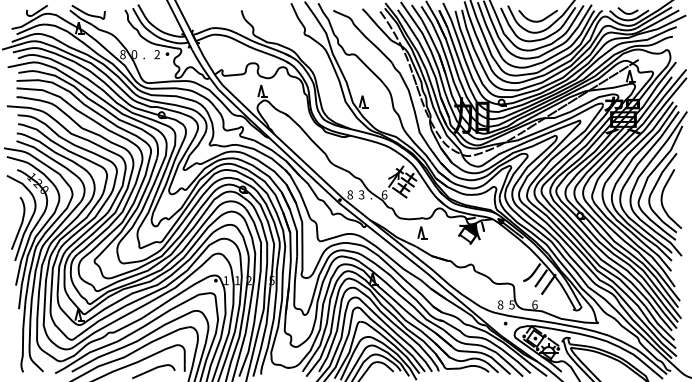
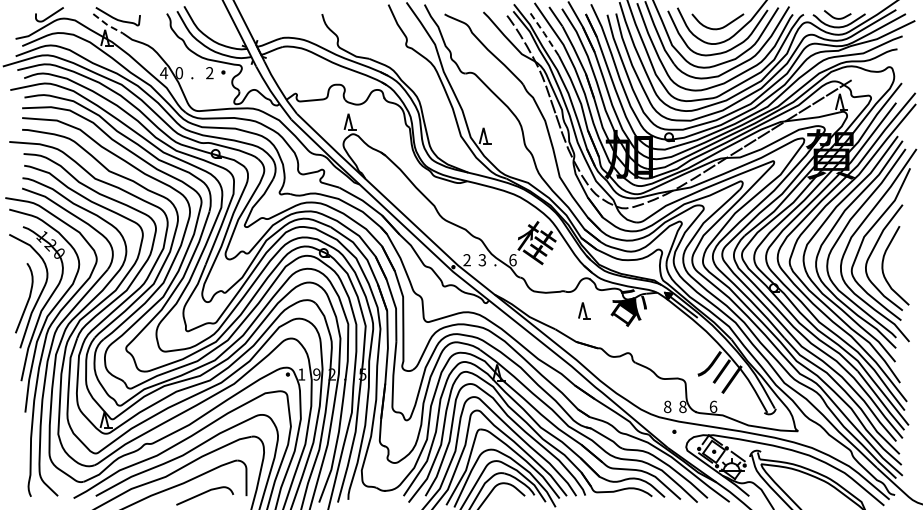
line: (80, 18) -> (107, 25), solid -> dashed
line: (408, 24) -> (544, 33), solid -> dashed
text: (122, 54) -> (163, 73), 8 -> 4
text: (349, 195) -> (466, 260), 8 -> 2
part: (422, 232) -> (584, 310), moved
text: (237, 280) -> (316, 374), 1 -> 9
text: (511, 304) -> (682, 406), 5 -> 8

